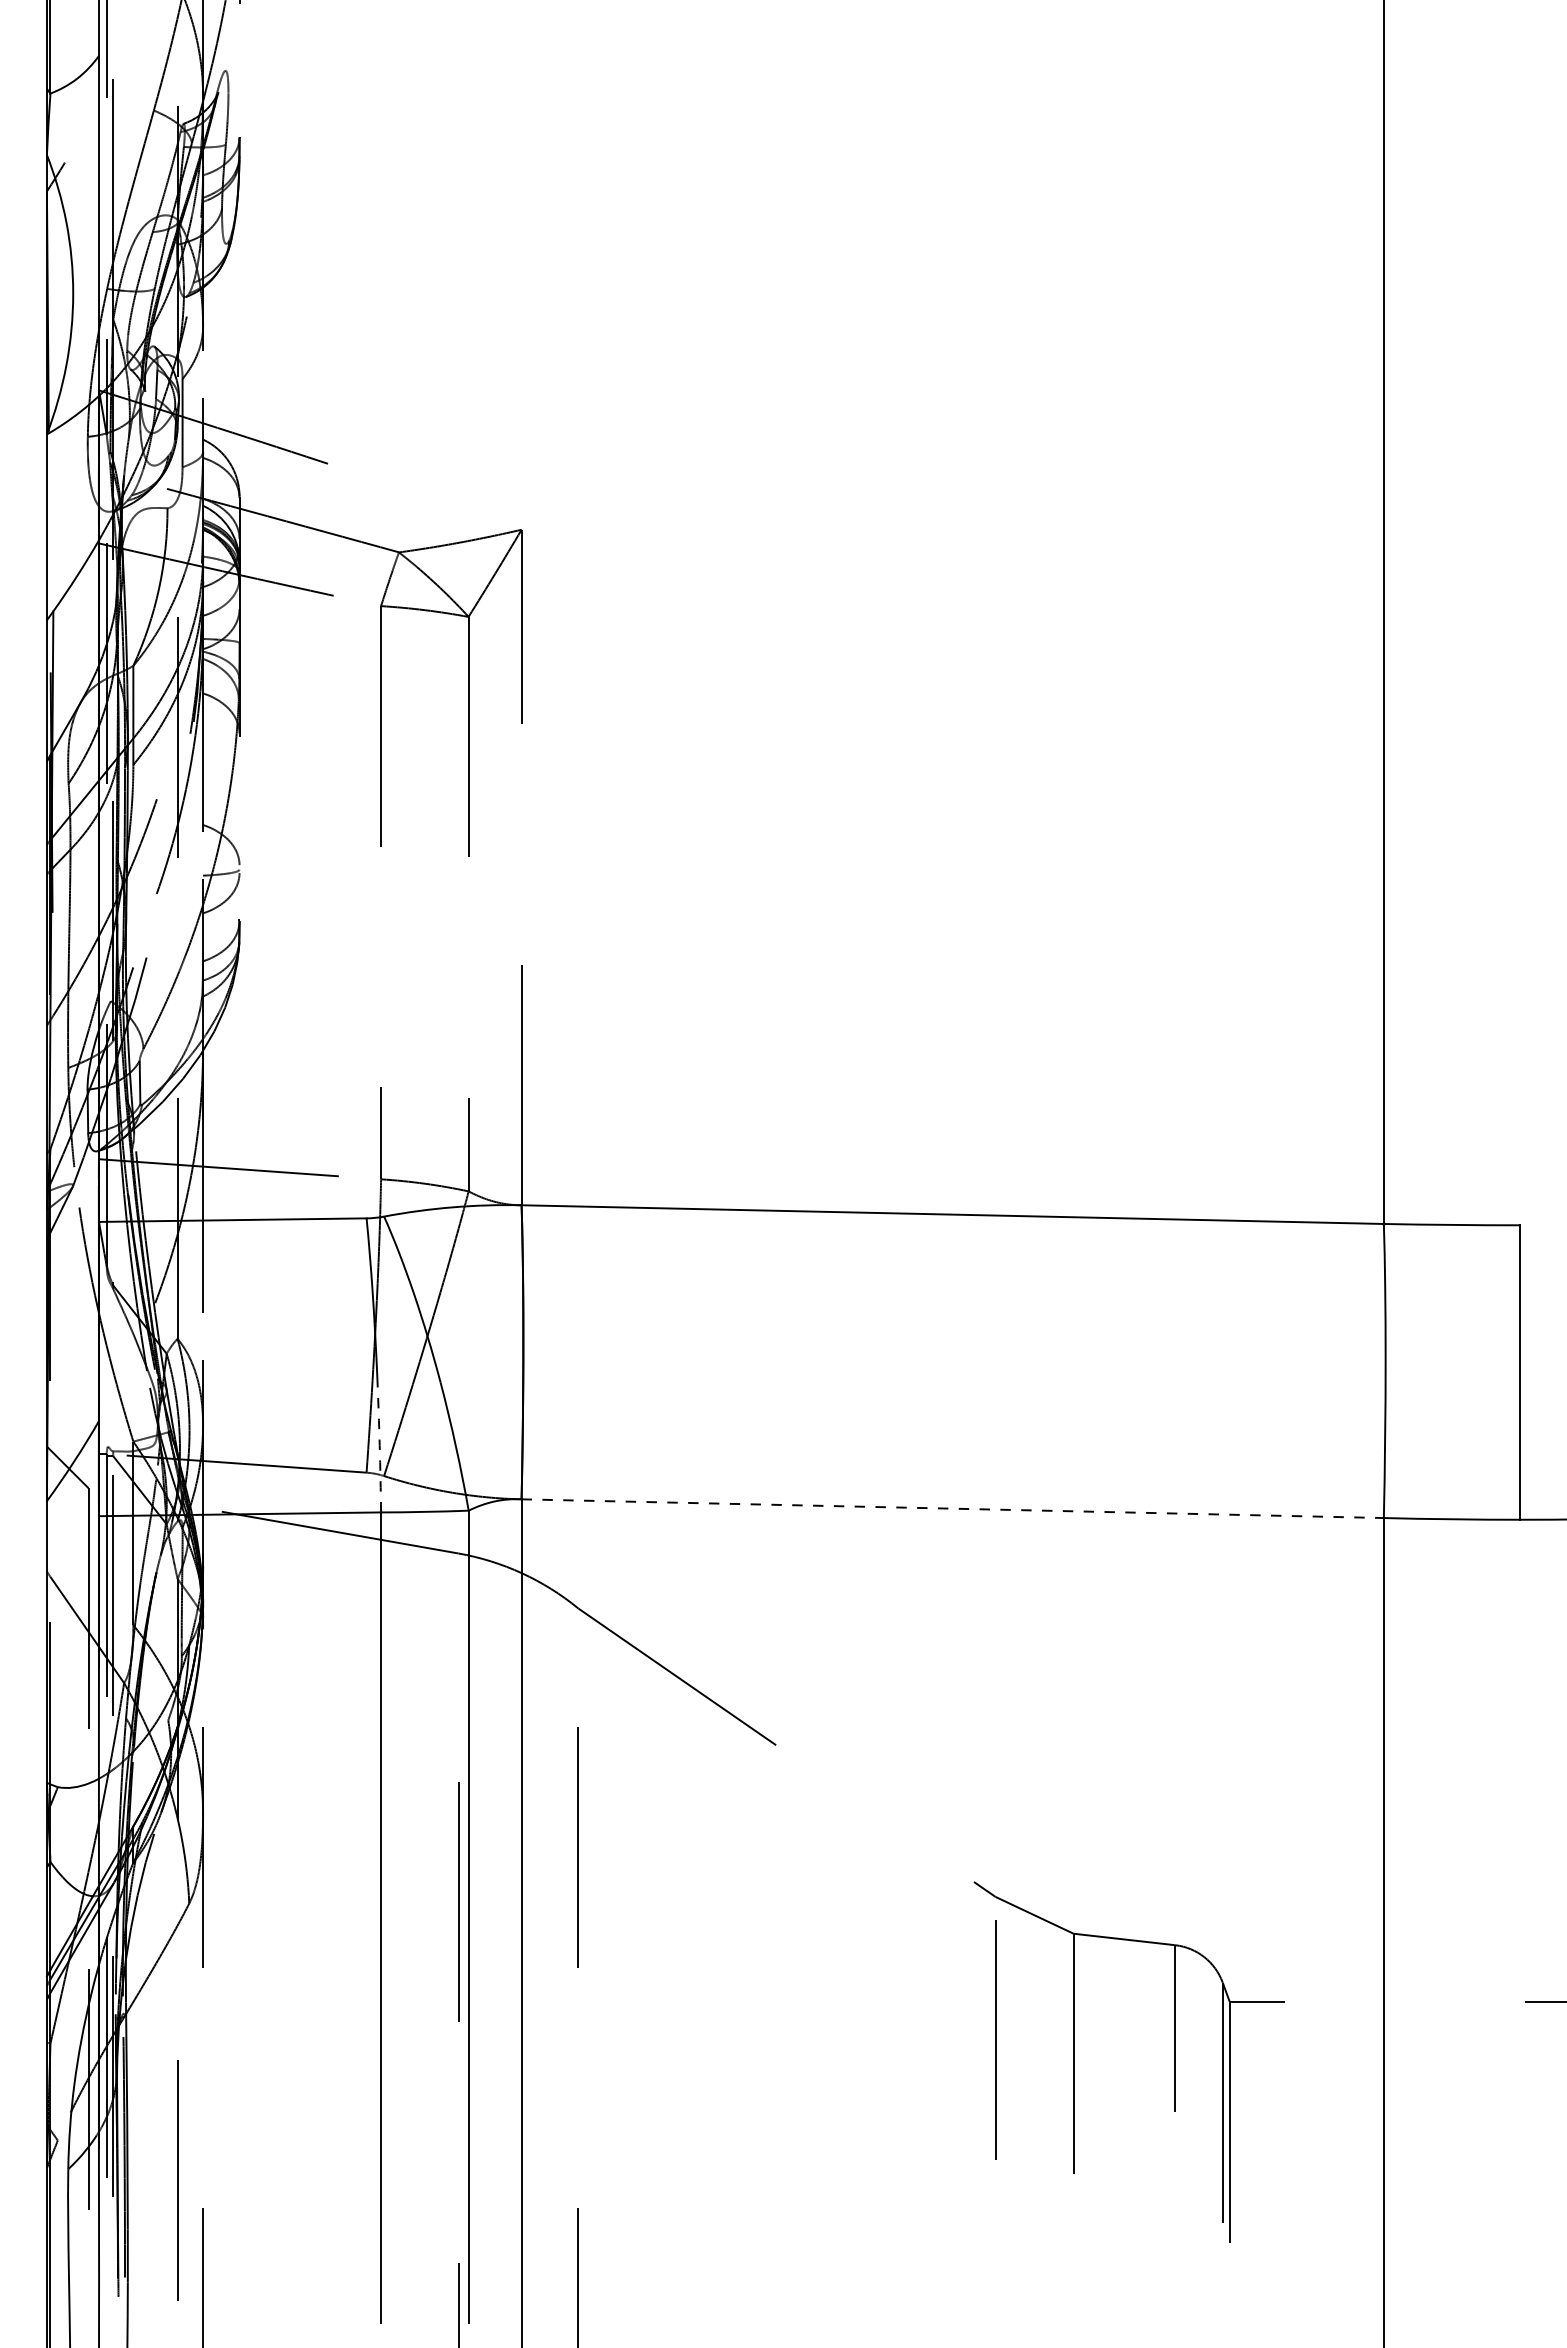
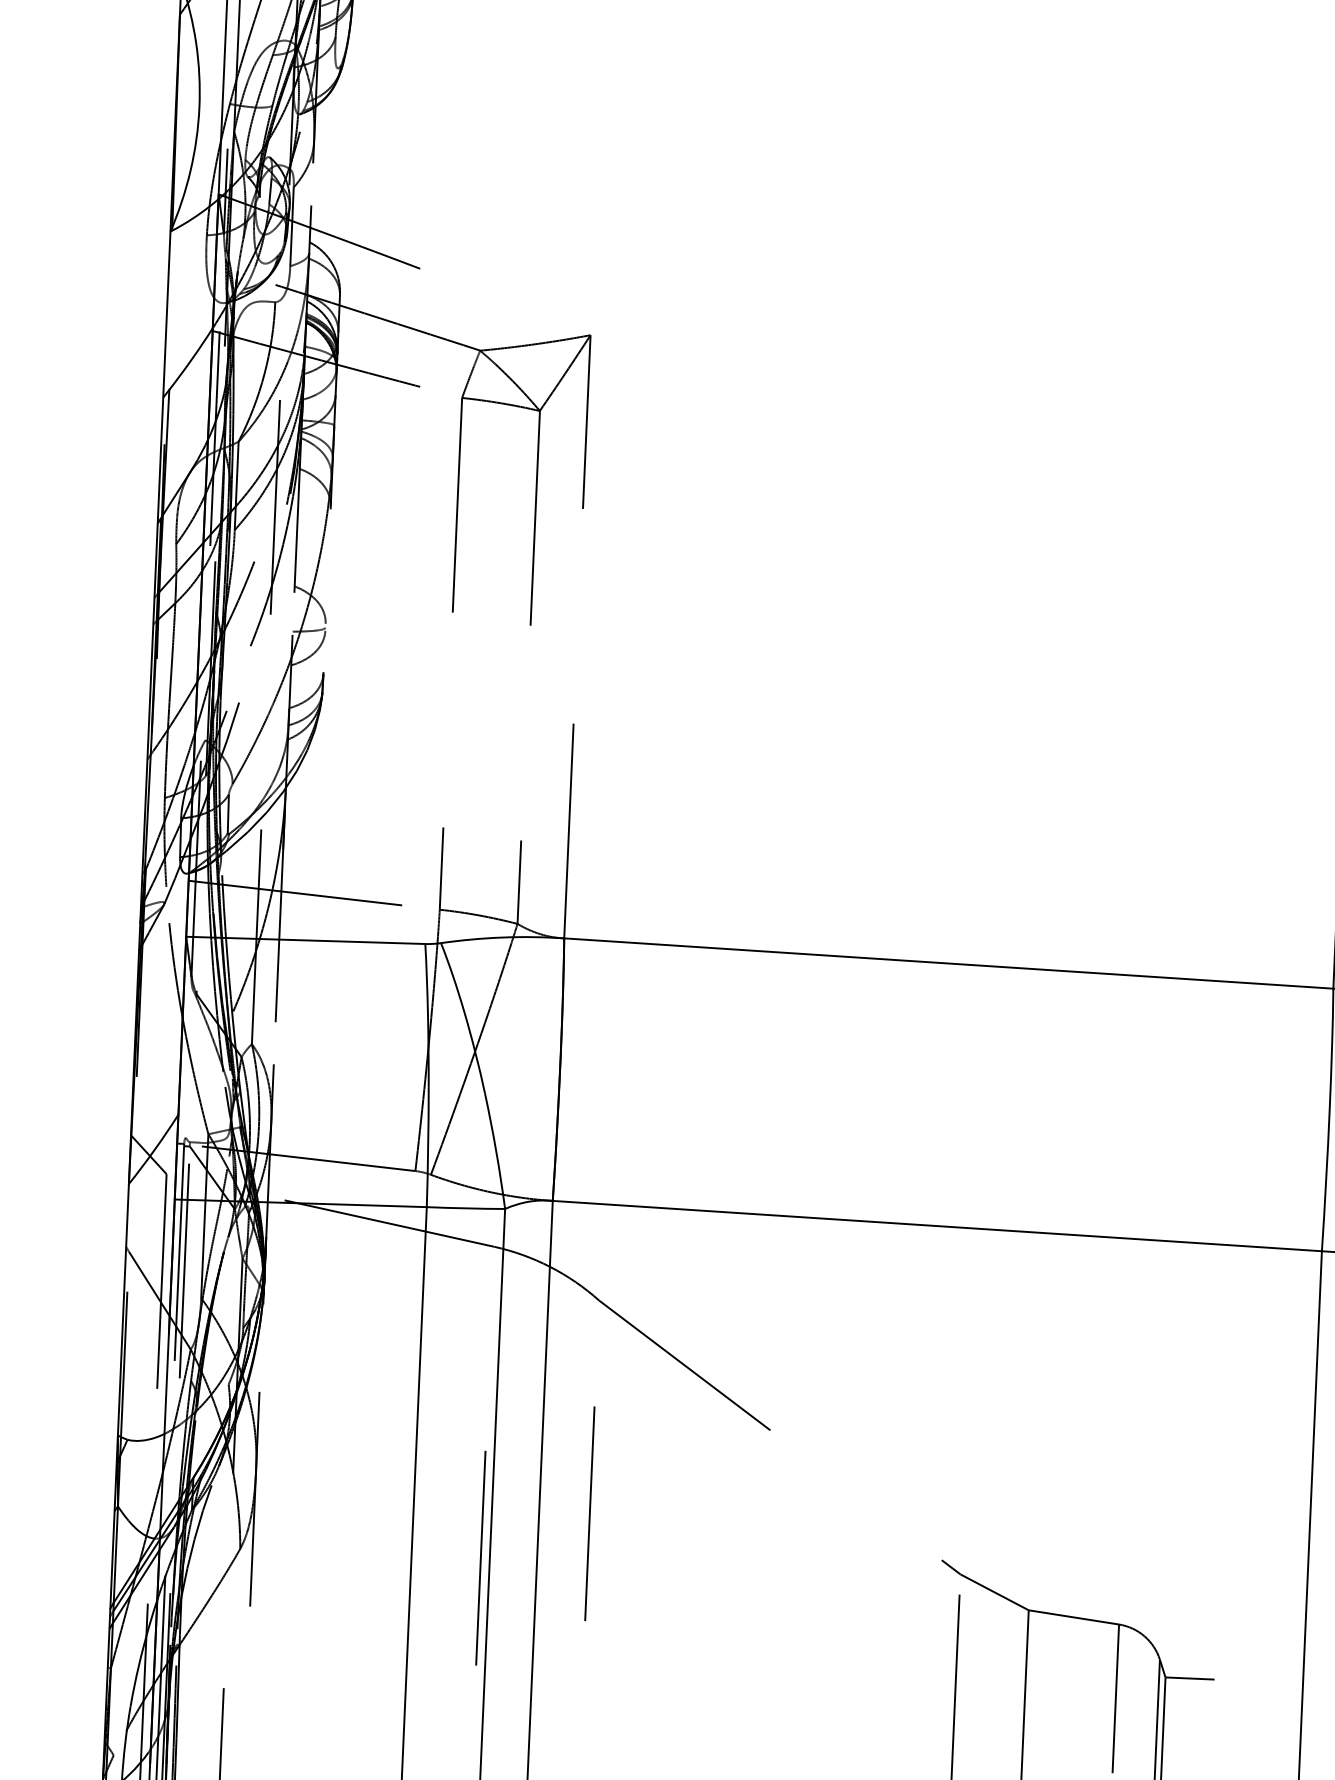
arc: (379, 1445) -> (428, 1147), dashed -> solid
line: (953, 1508) -> (938, 1225), dashed -> solid

